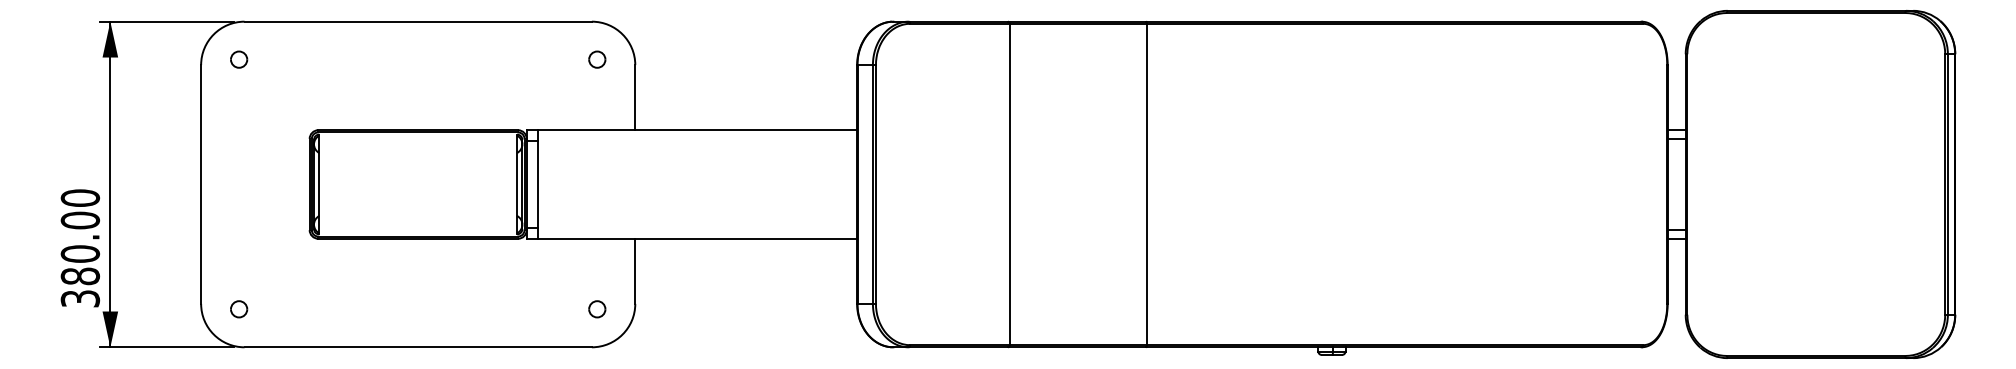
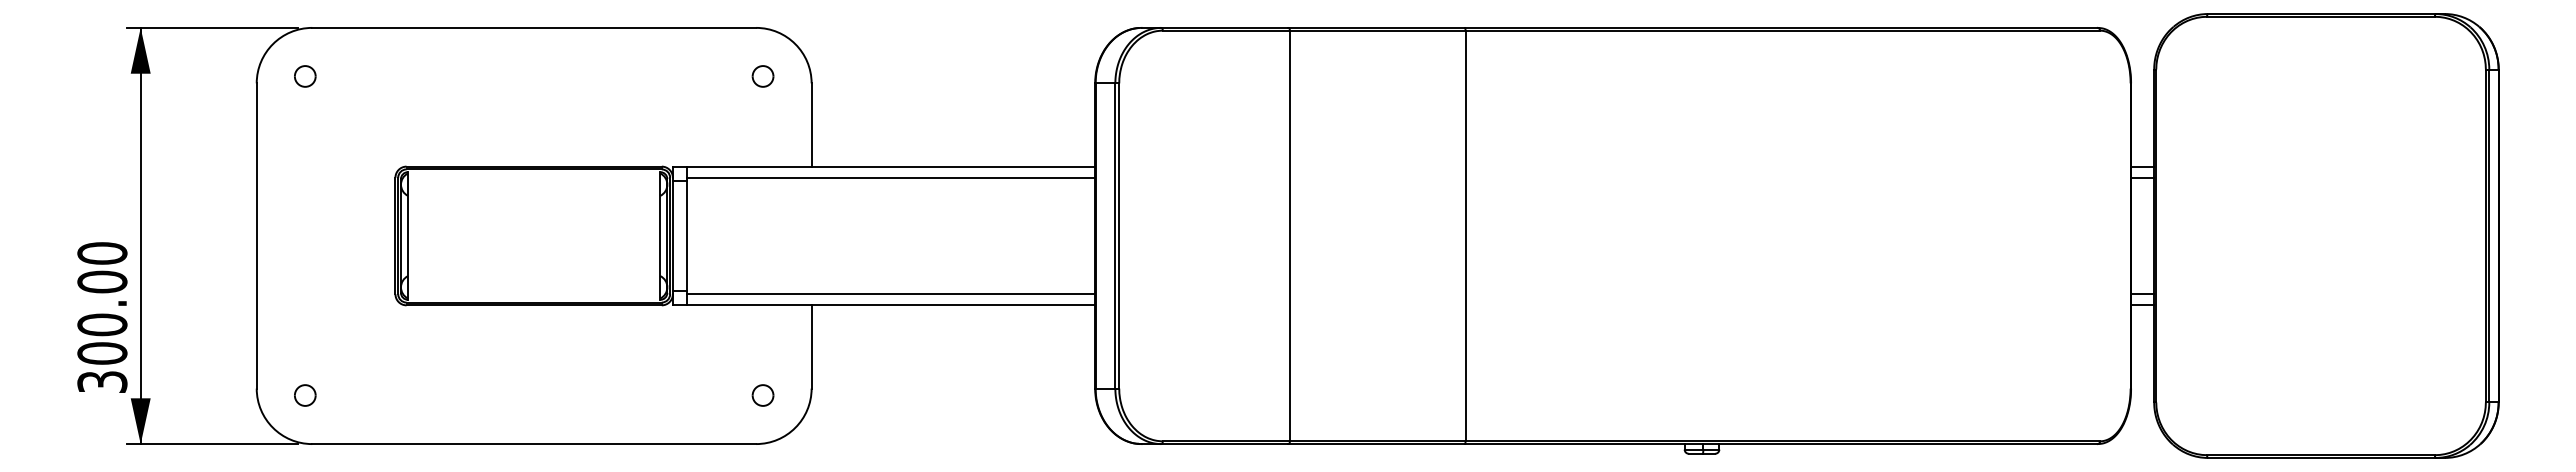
line: (696, 138) -> (890, 177), added
line: (696, 230) -> (890, 294), added
text: (80, 276) -> (102, 353), 380.00 -> 300.00

